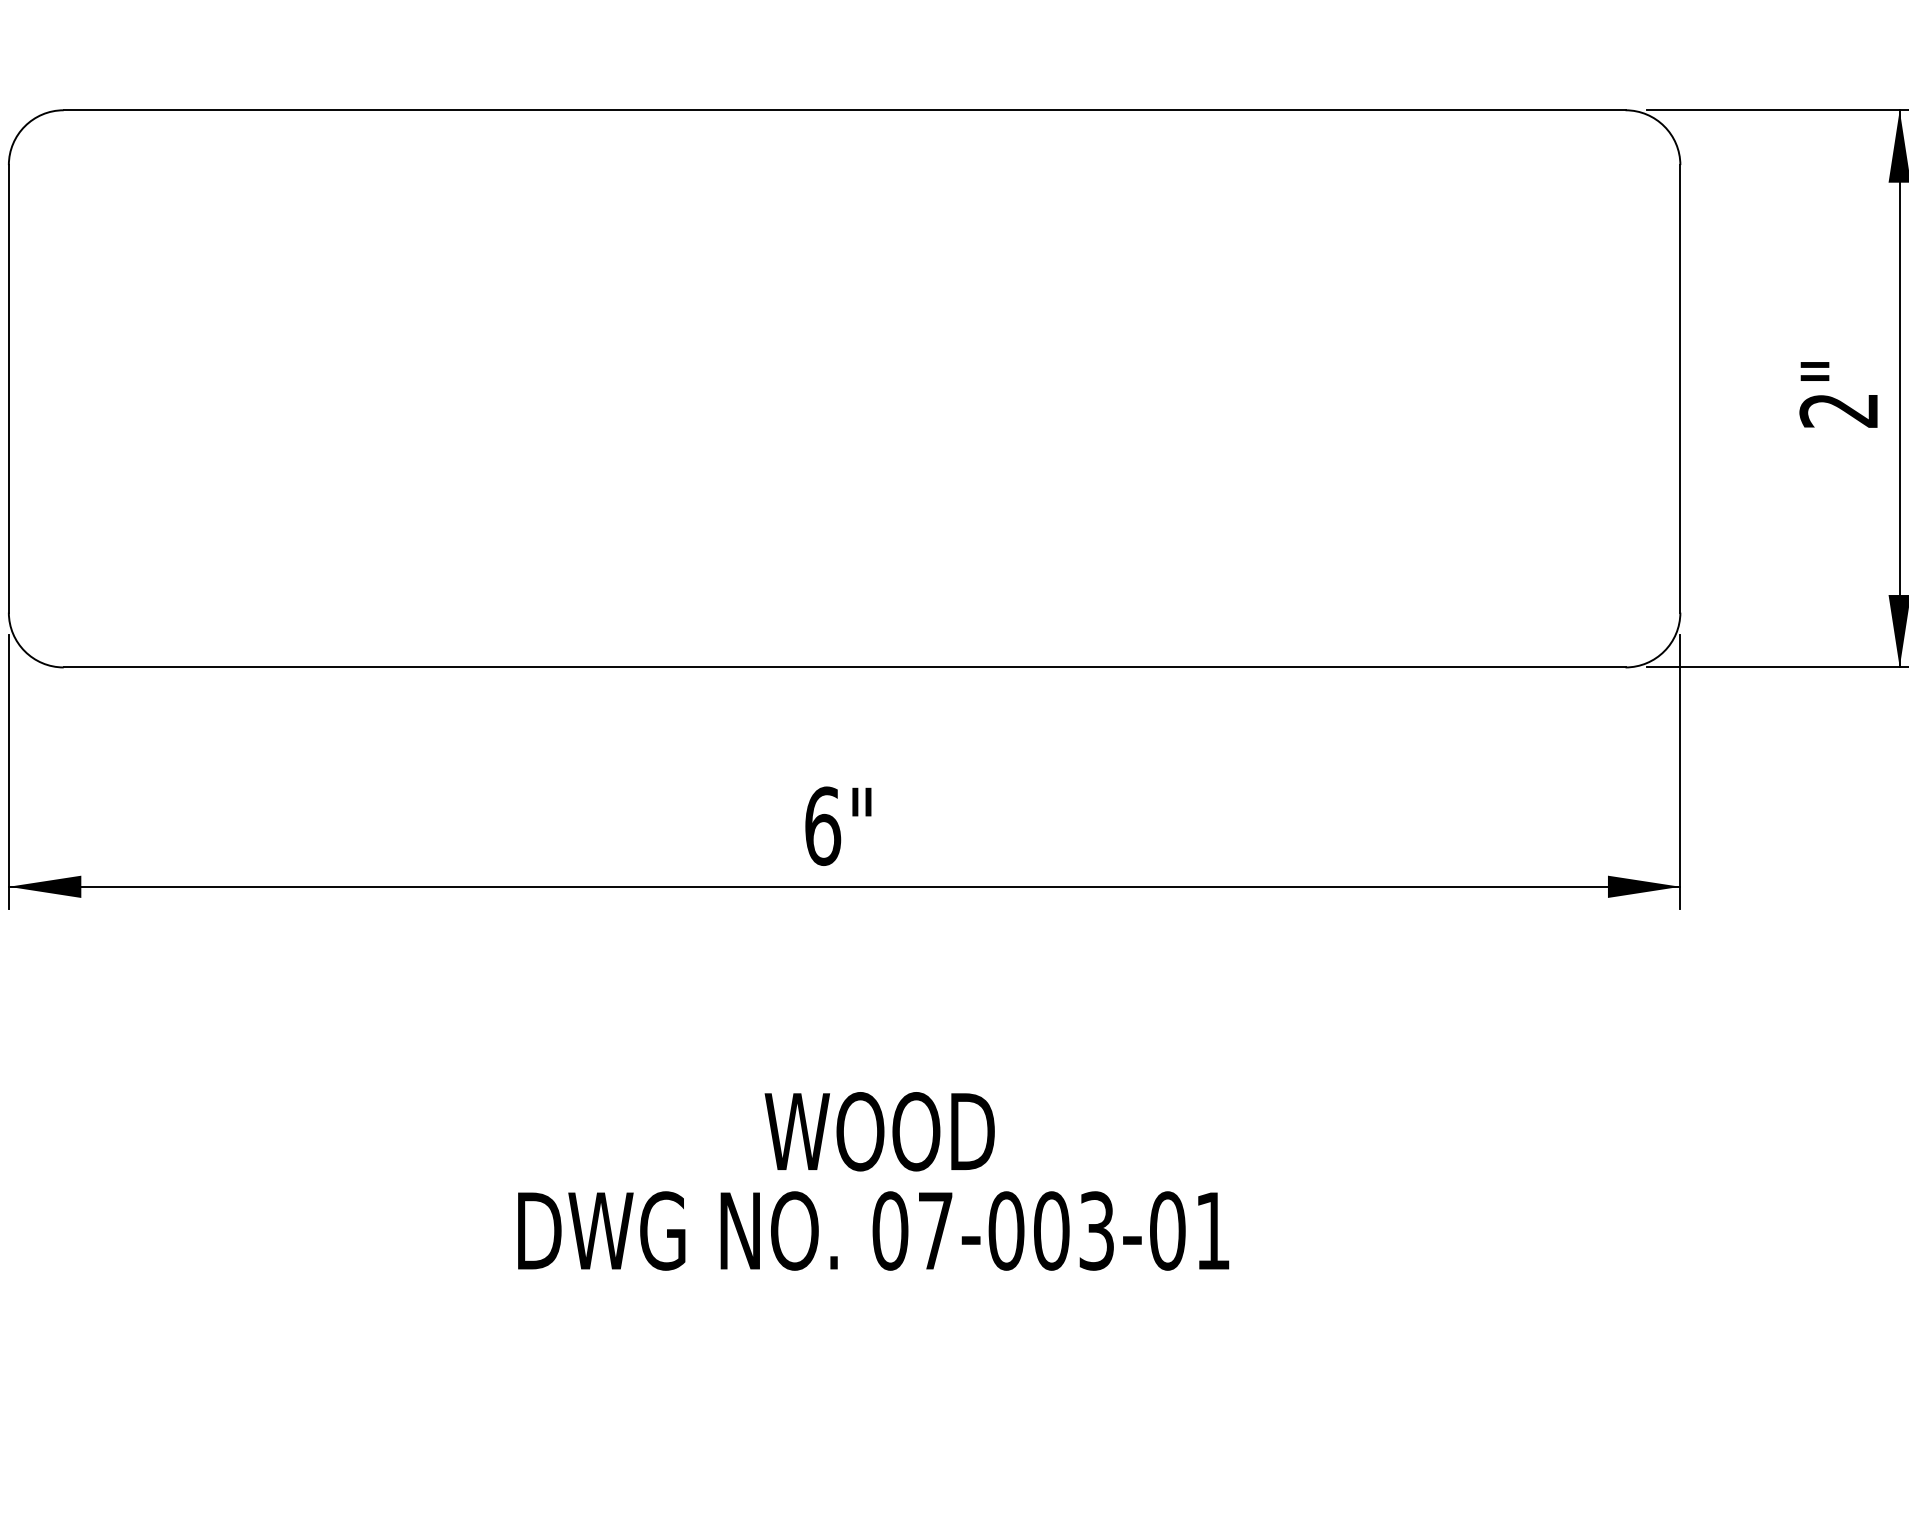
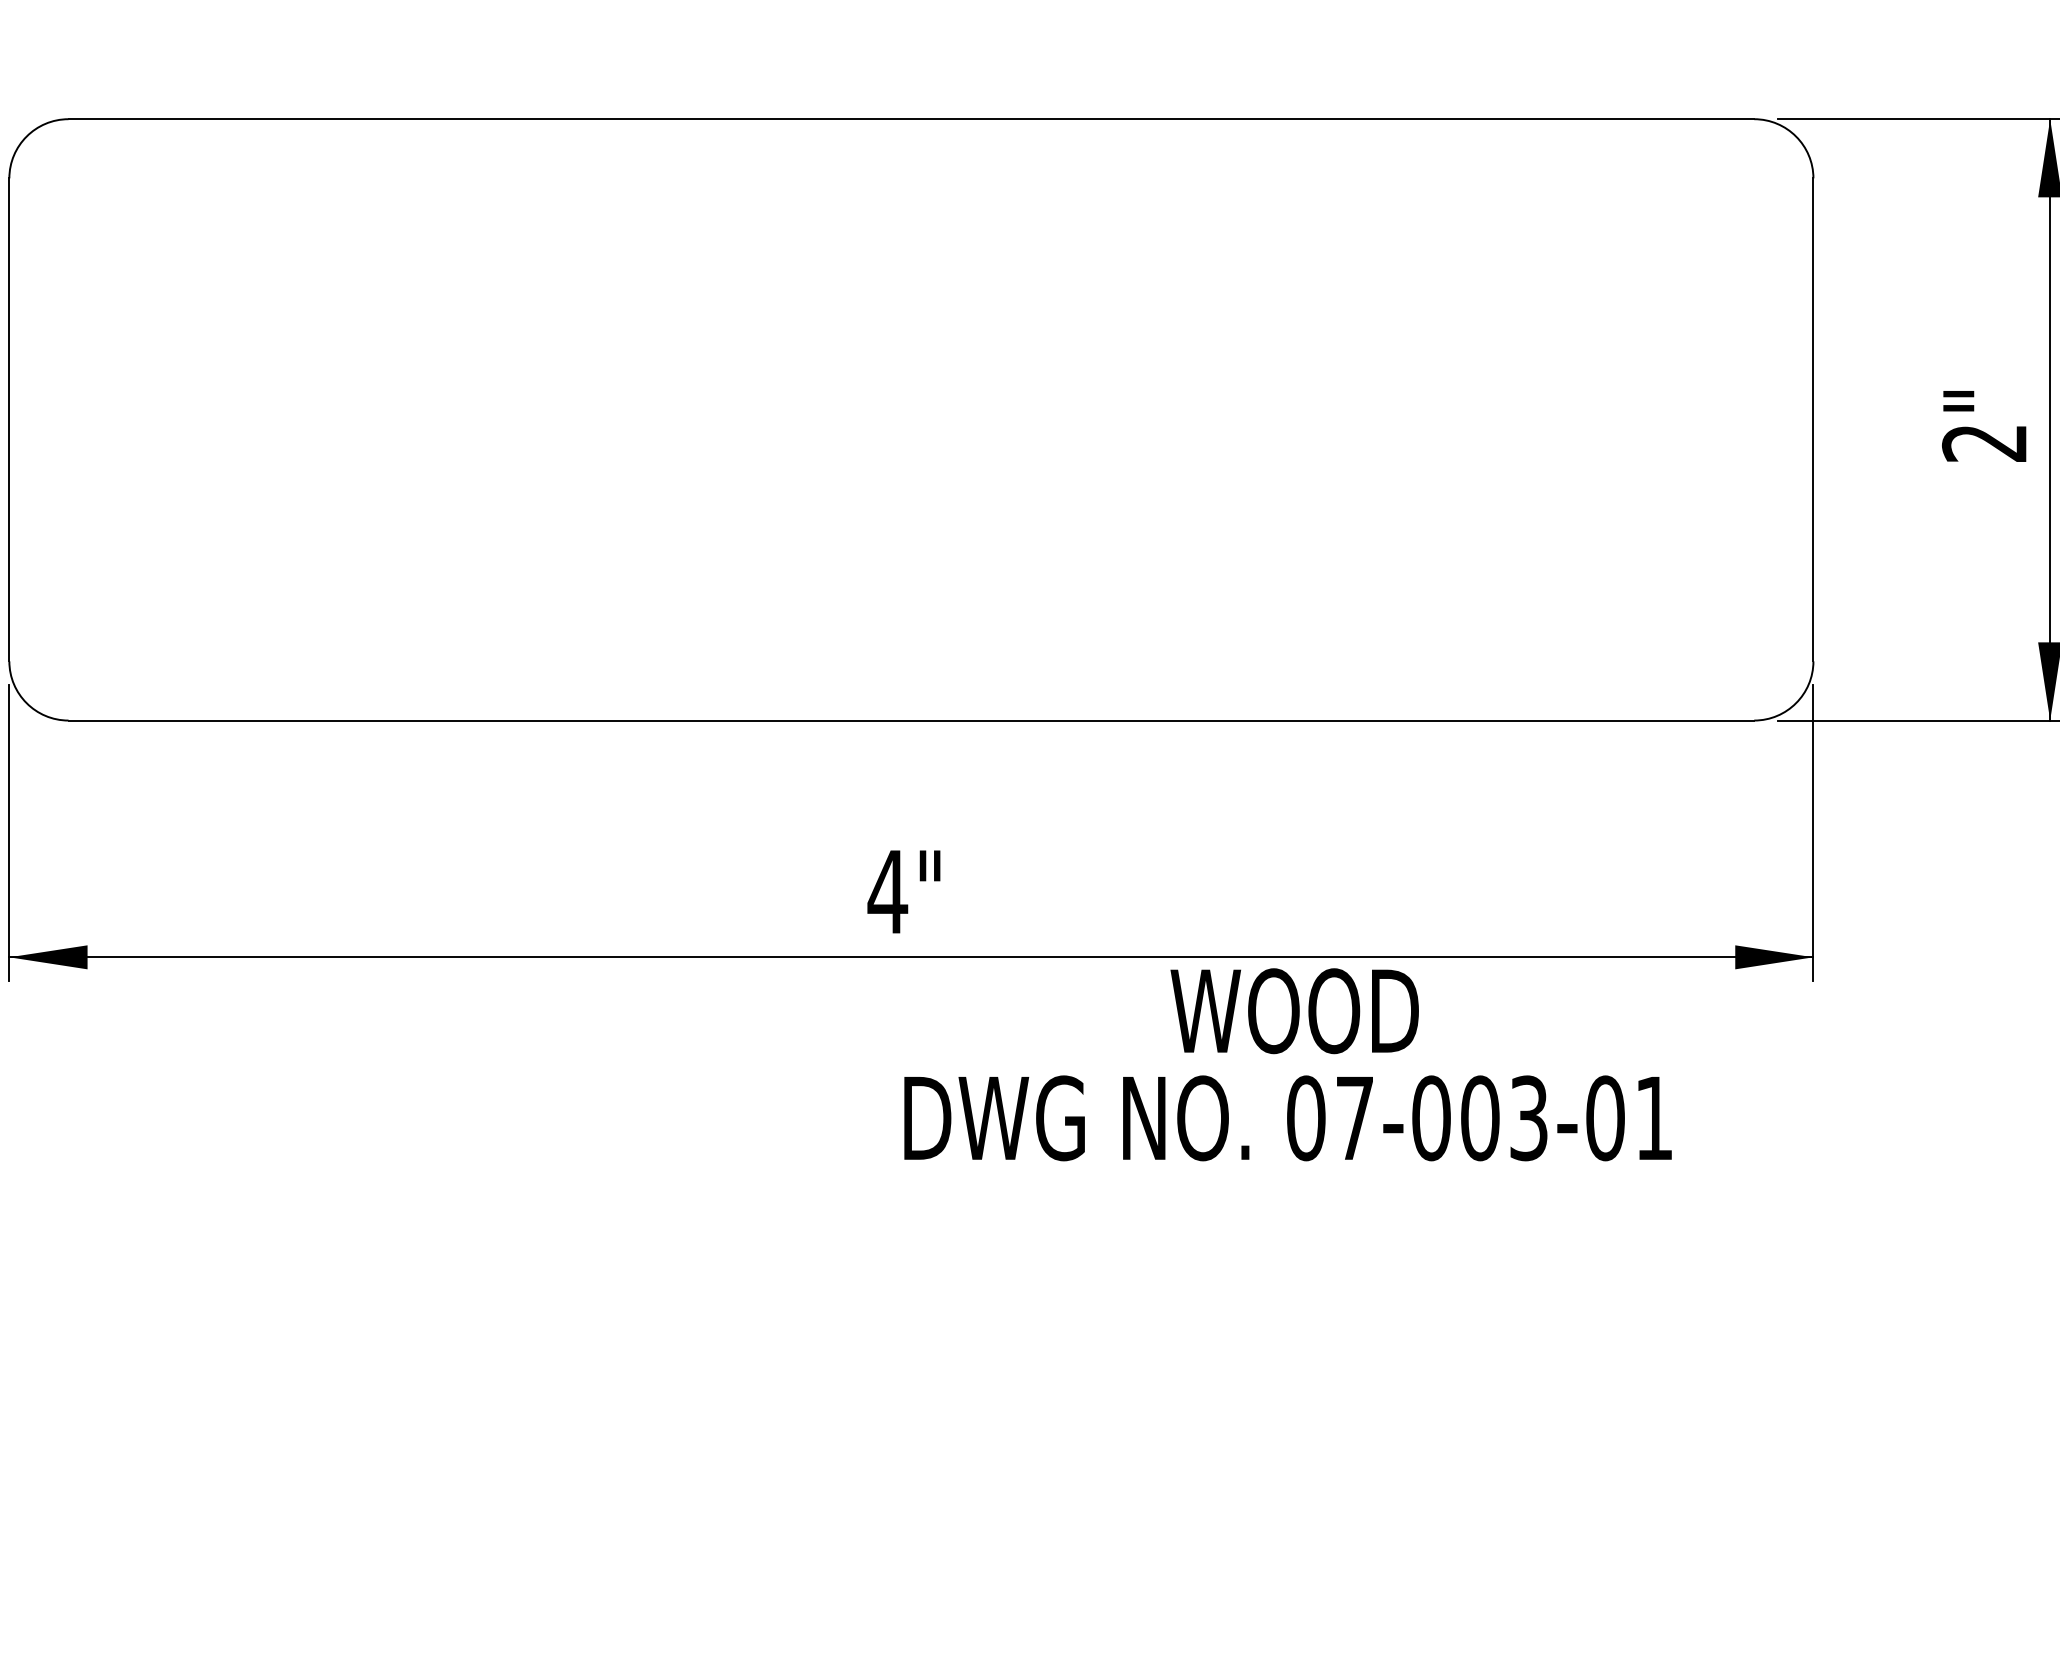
text: (822, 825) -> (887, 891), 6" -> 4"
text: (873, 1181) -> (1287, 1064), moved

